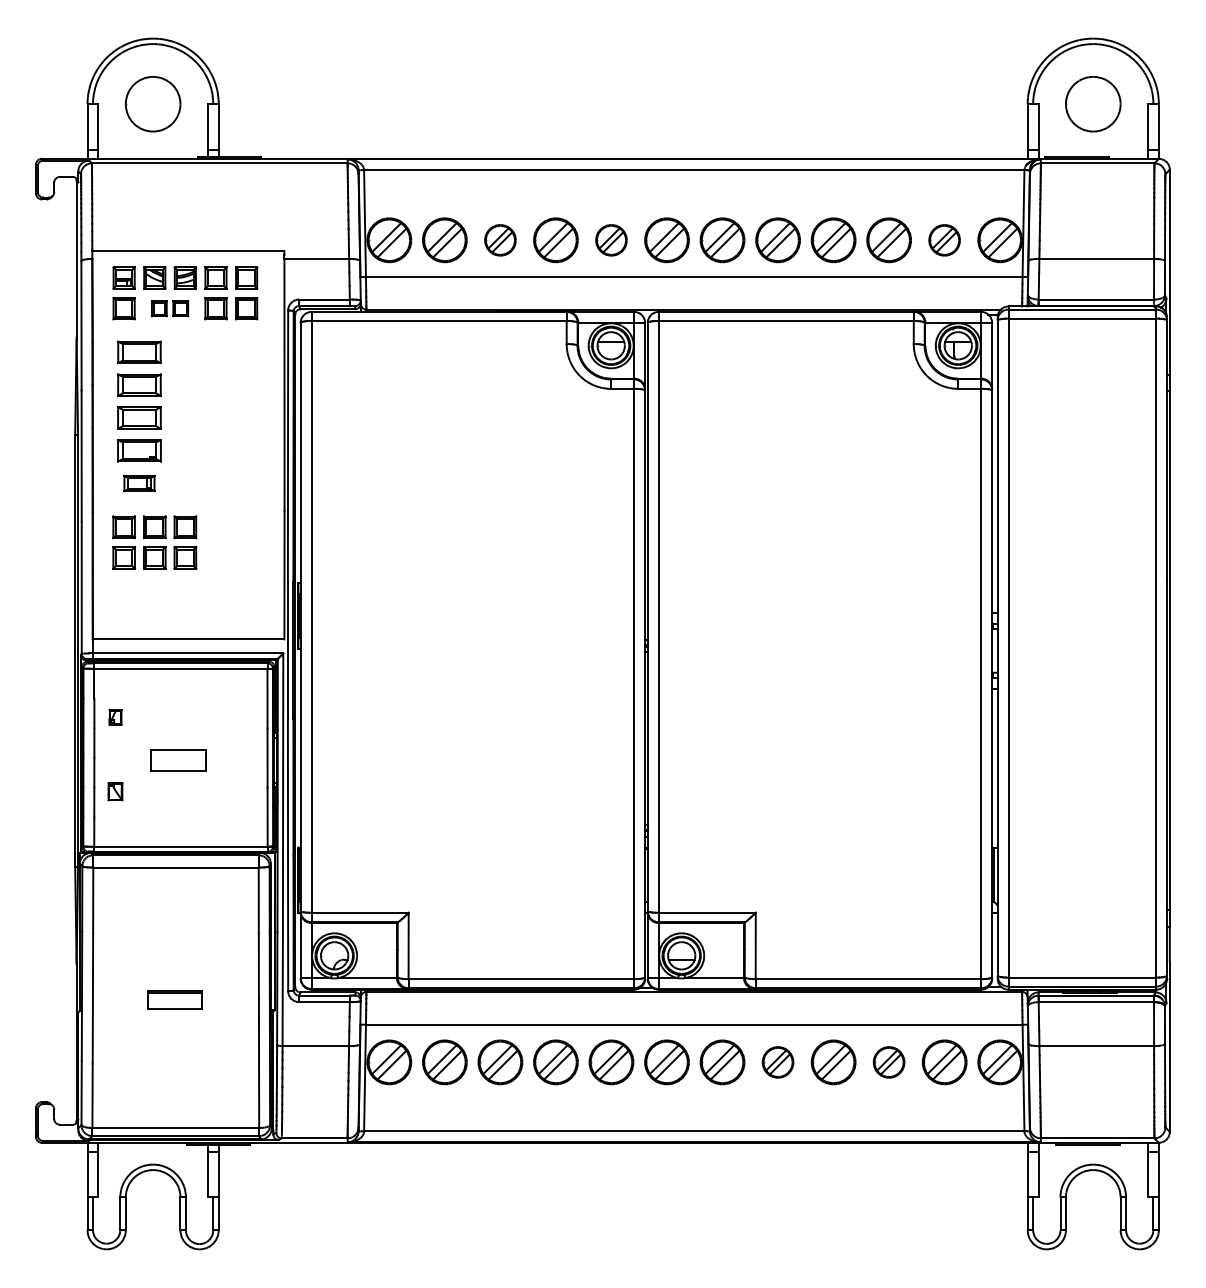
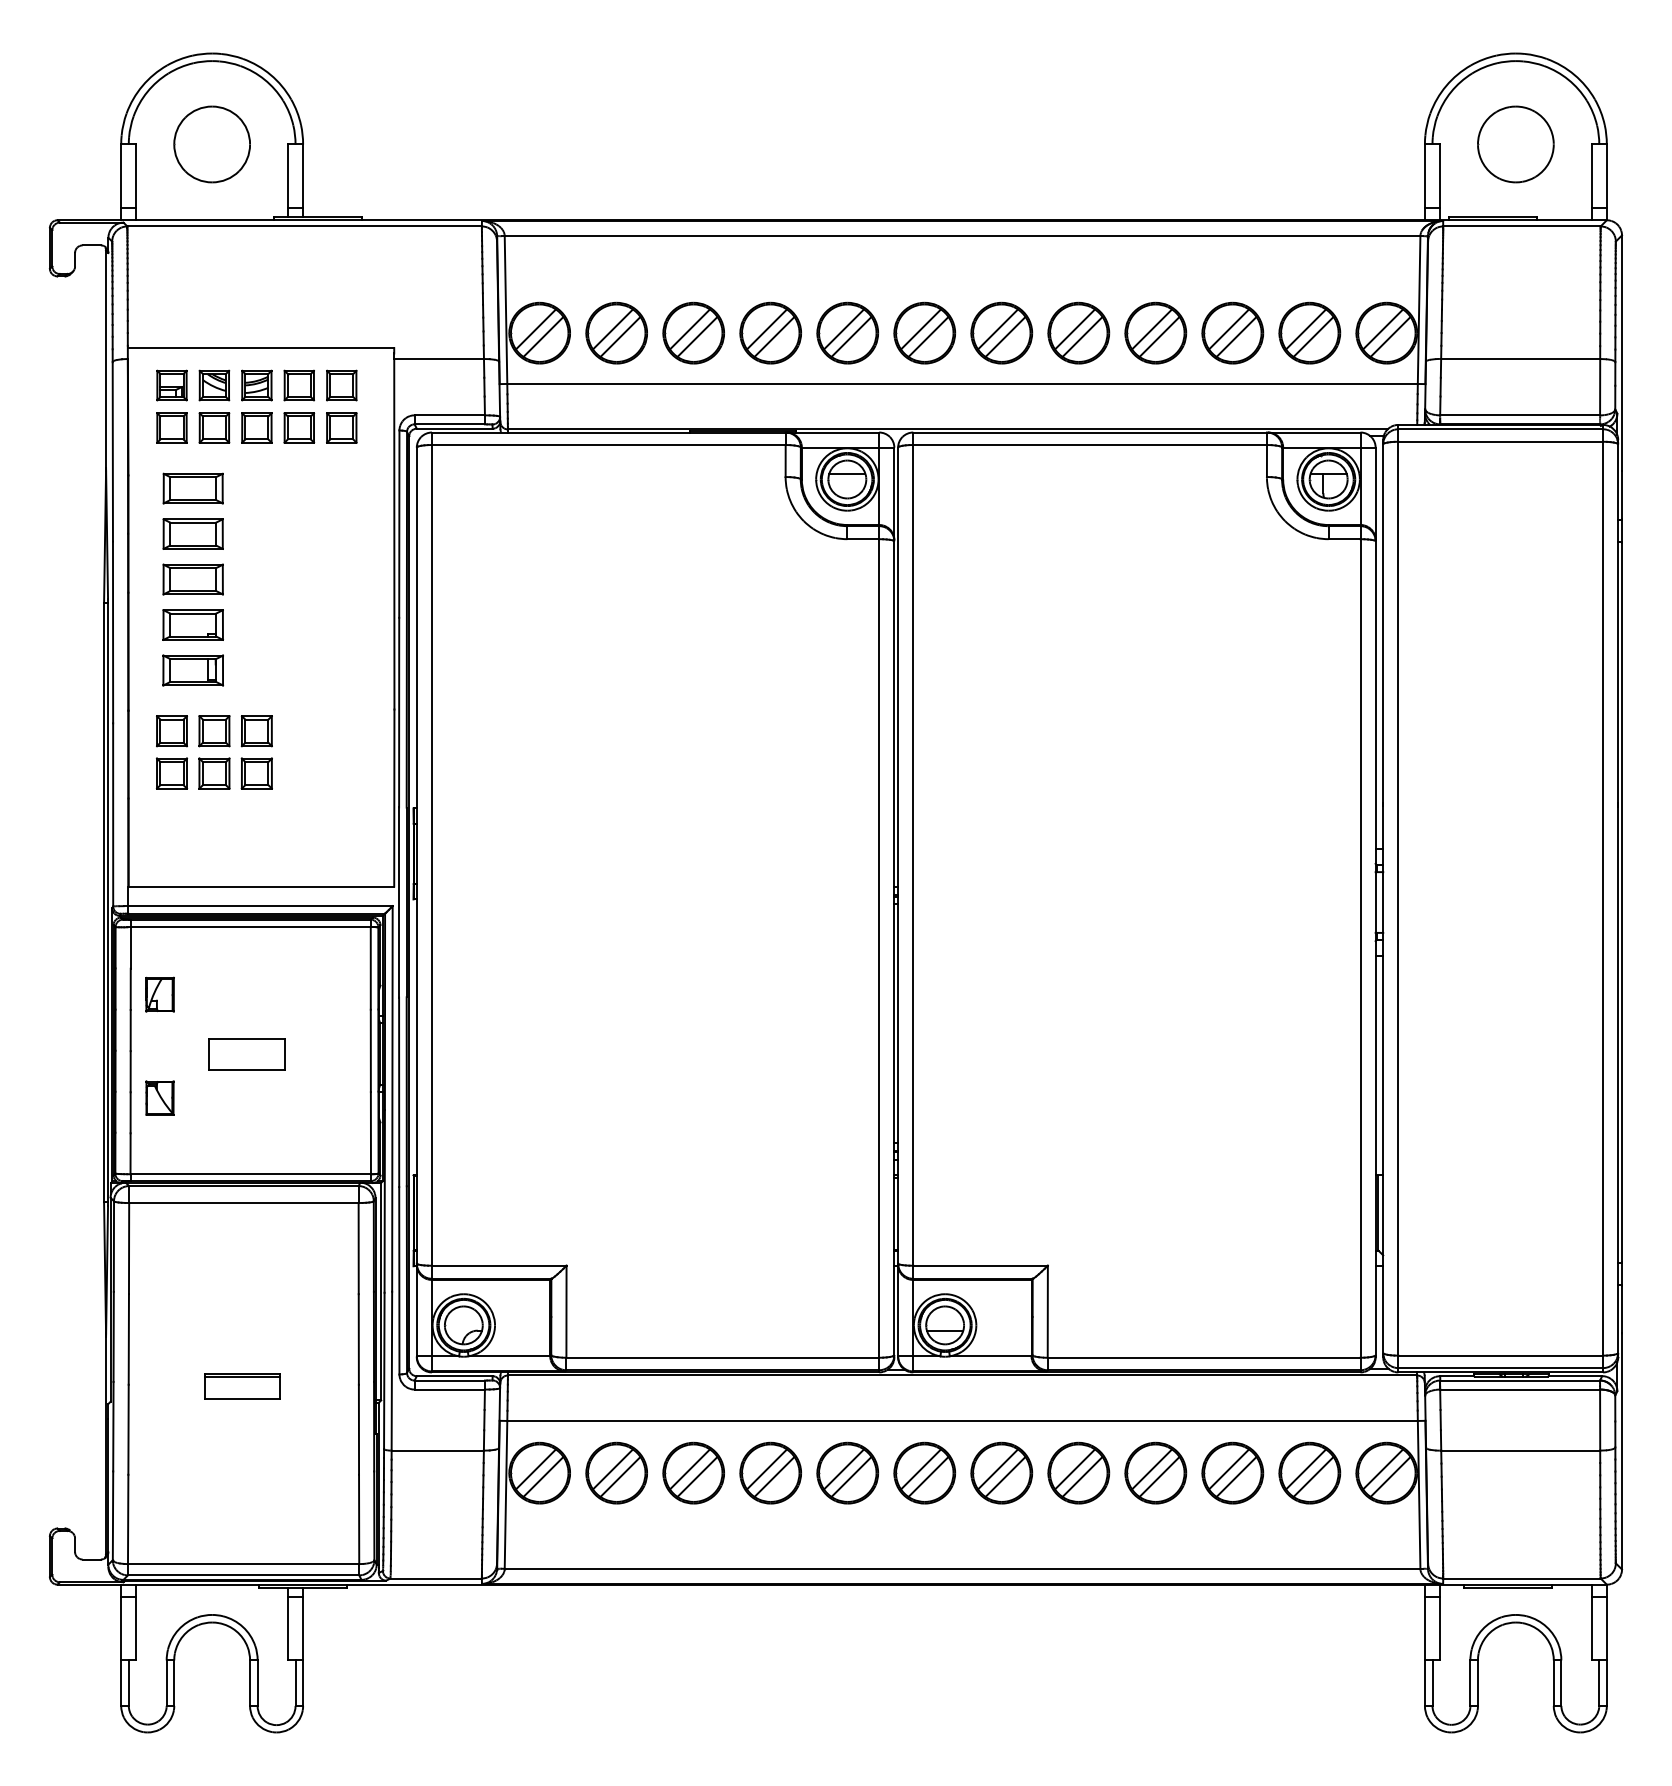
part: (500, 240) -> (693, 333), size x1.43
part: (611, 240) -> (847, 333), size x1.43
part: (944, 240) -> (1309, 333), size x1.43
part: (169, 308) -> (234, 427), size x1.43
part: (139, 483) -> (193, 670), size x1.43
part: (115, 717) -> (159, 994), size x1.67
part: (115, 791) -> (159, 1097), size x1.43
part: (777, 1062) -> (1077, 1473), size x1.43
part: (888, 1062) -> (1231, 1473), size x1.43

